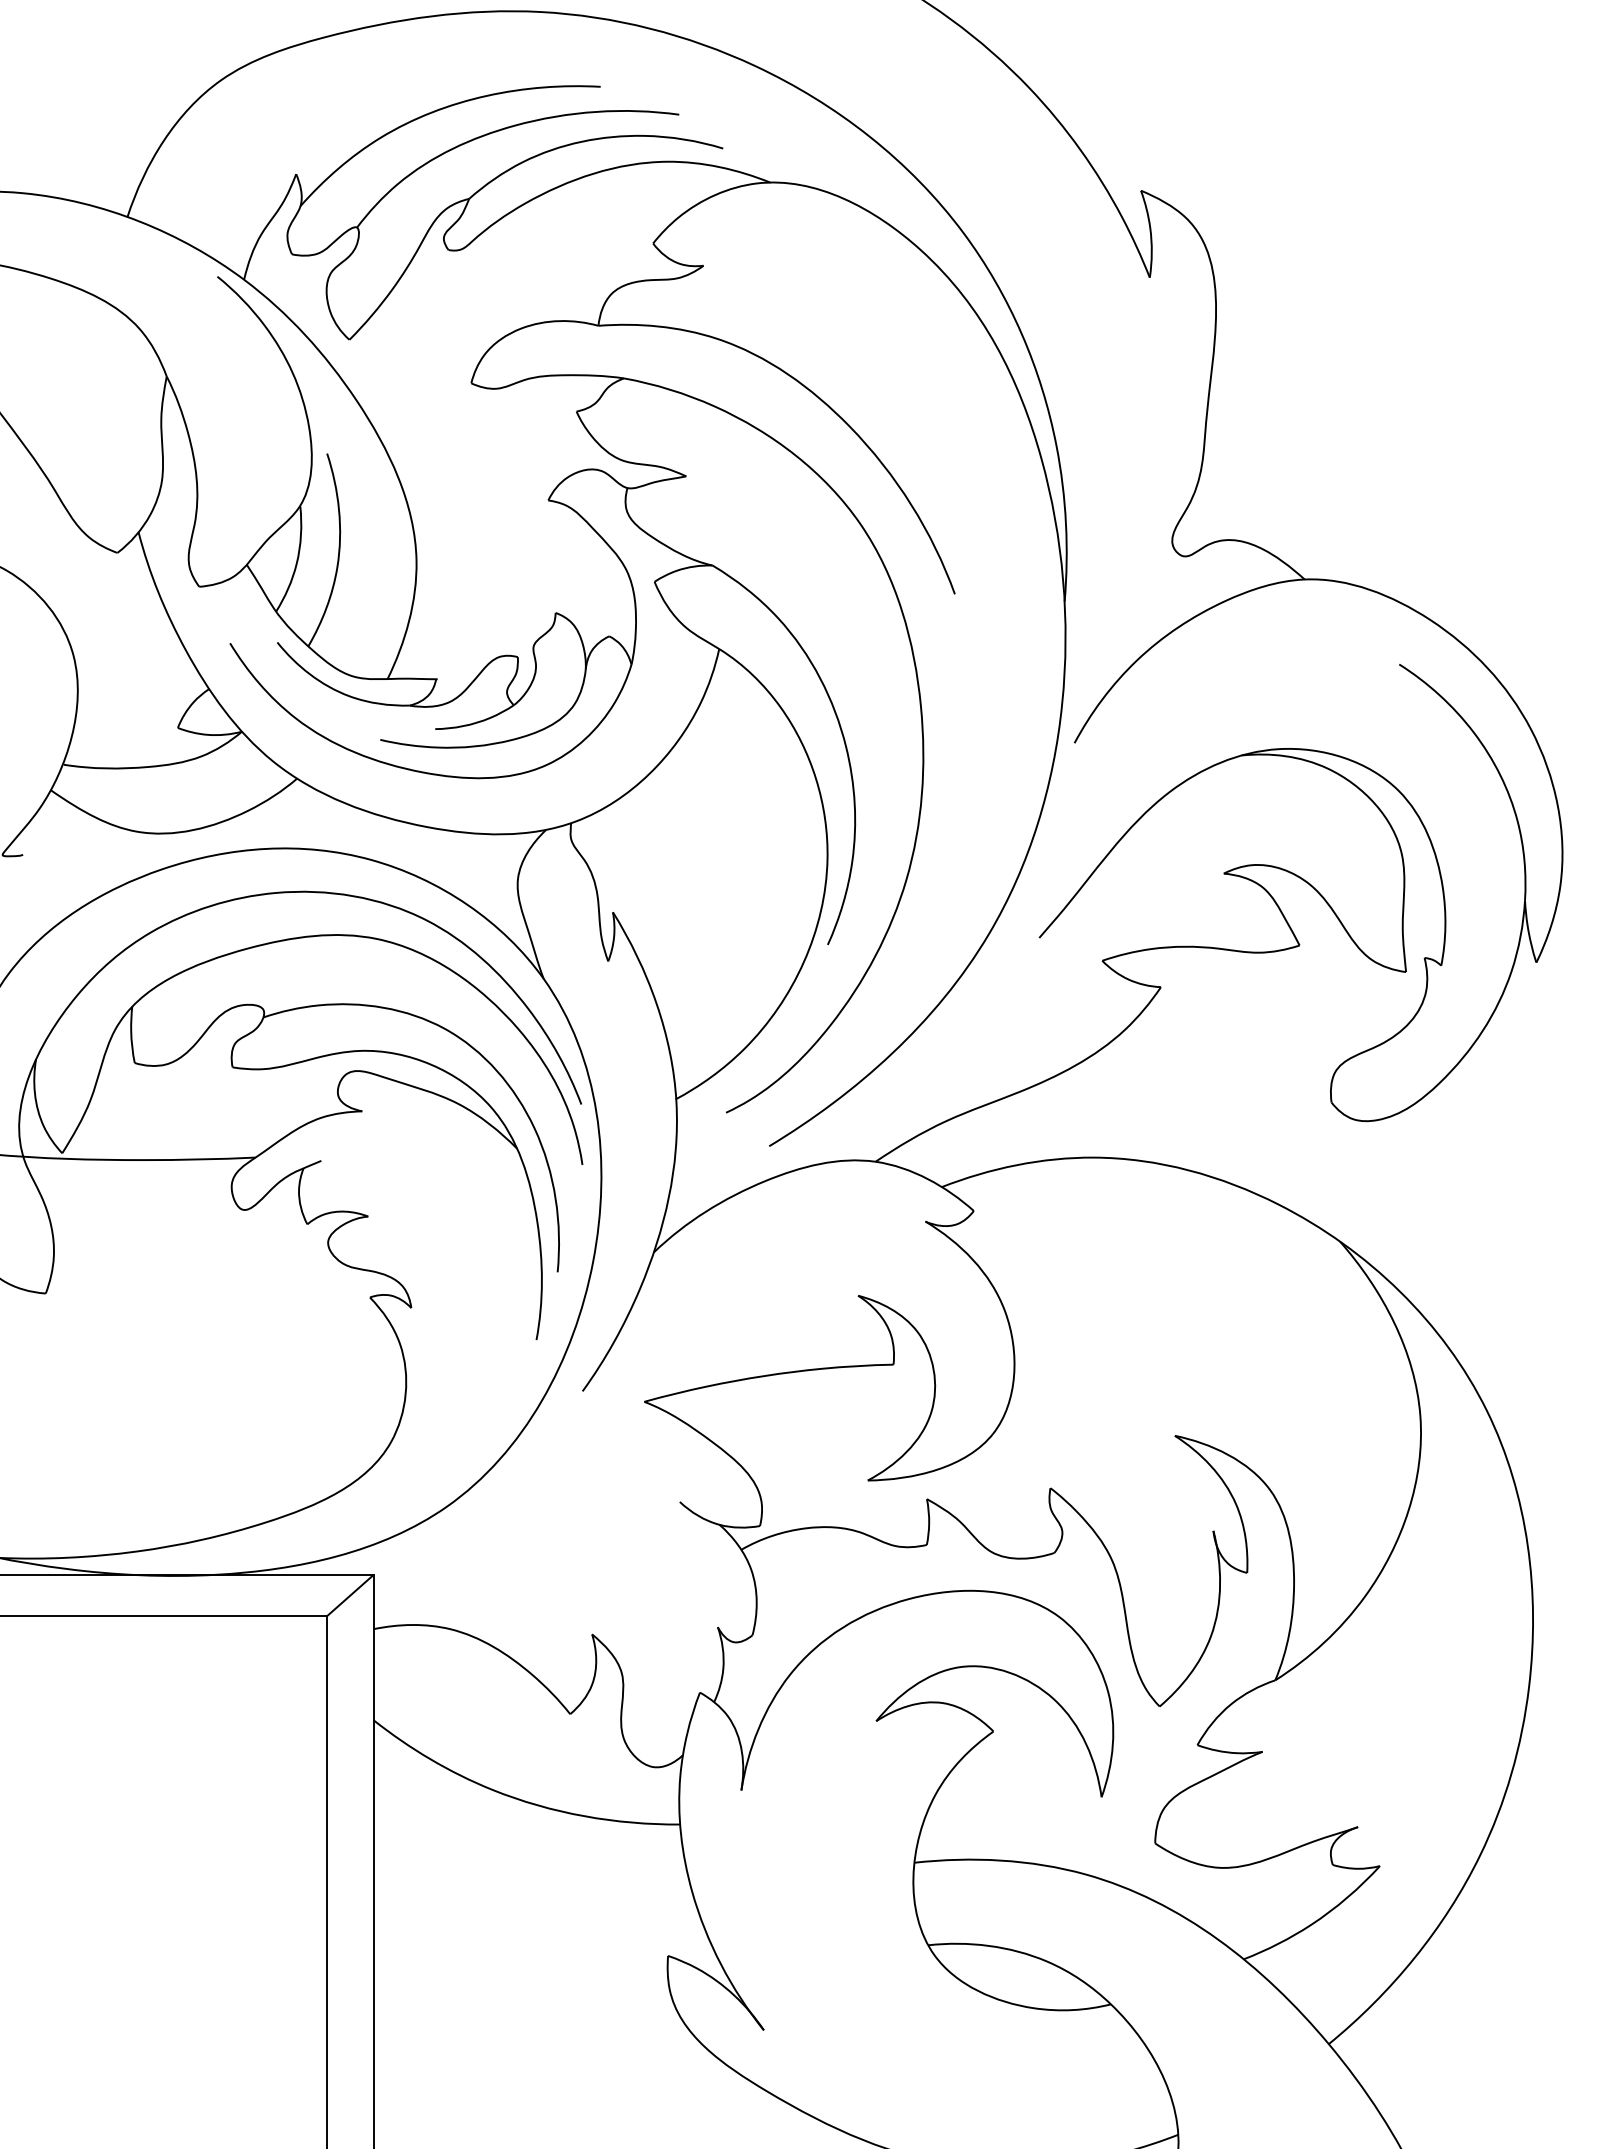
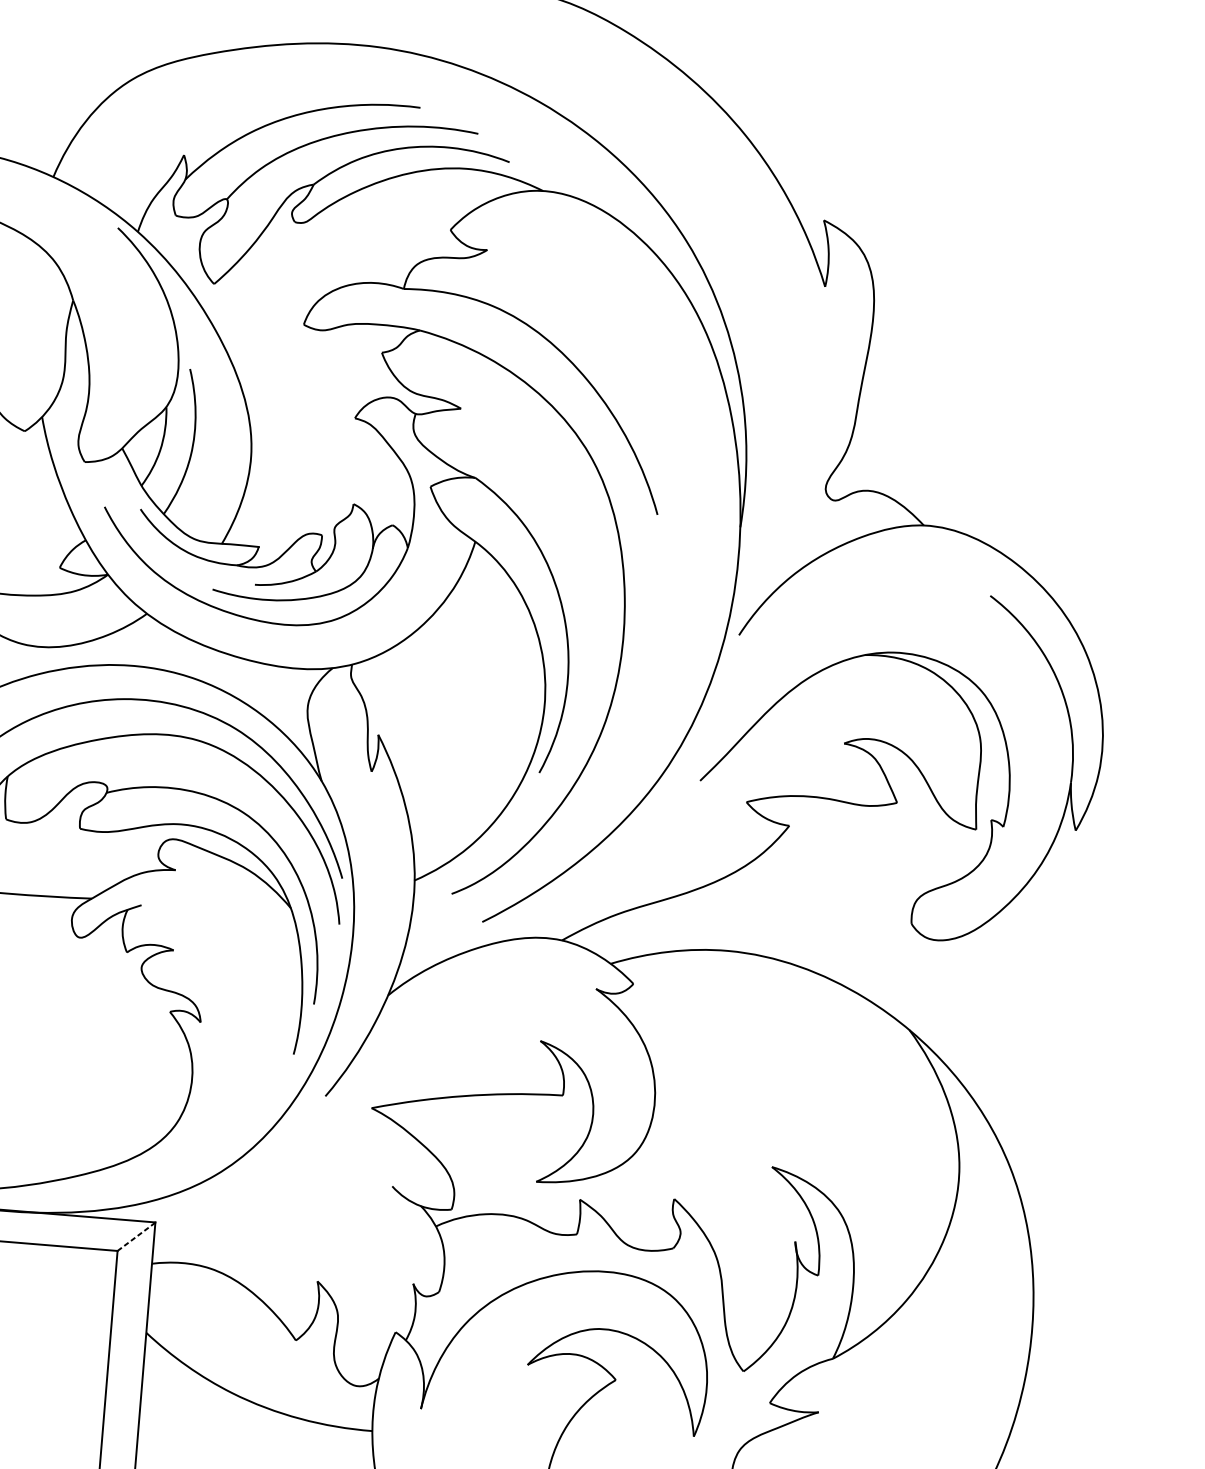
line: (350, 1595) -> (136, 1236), solid -> dashed

